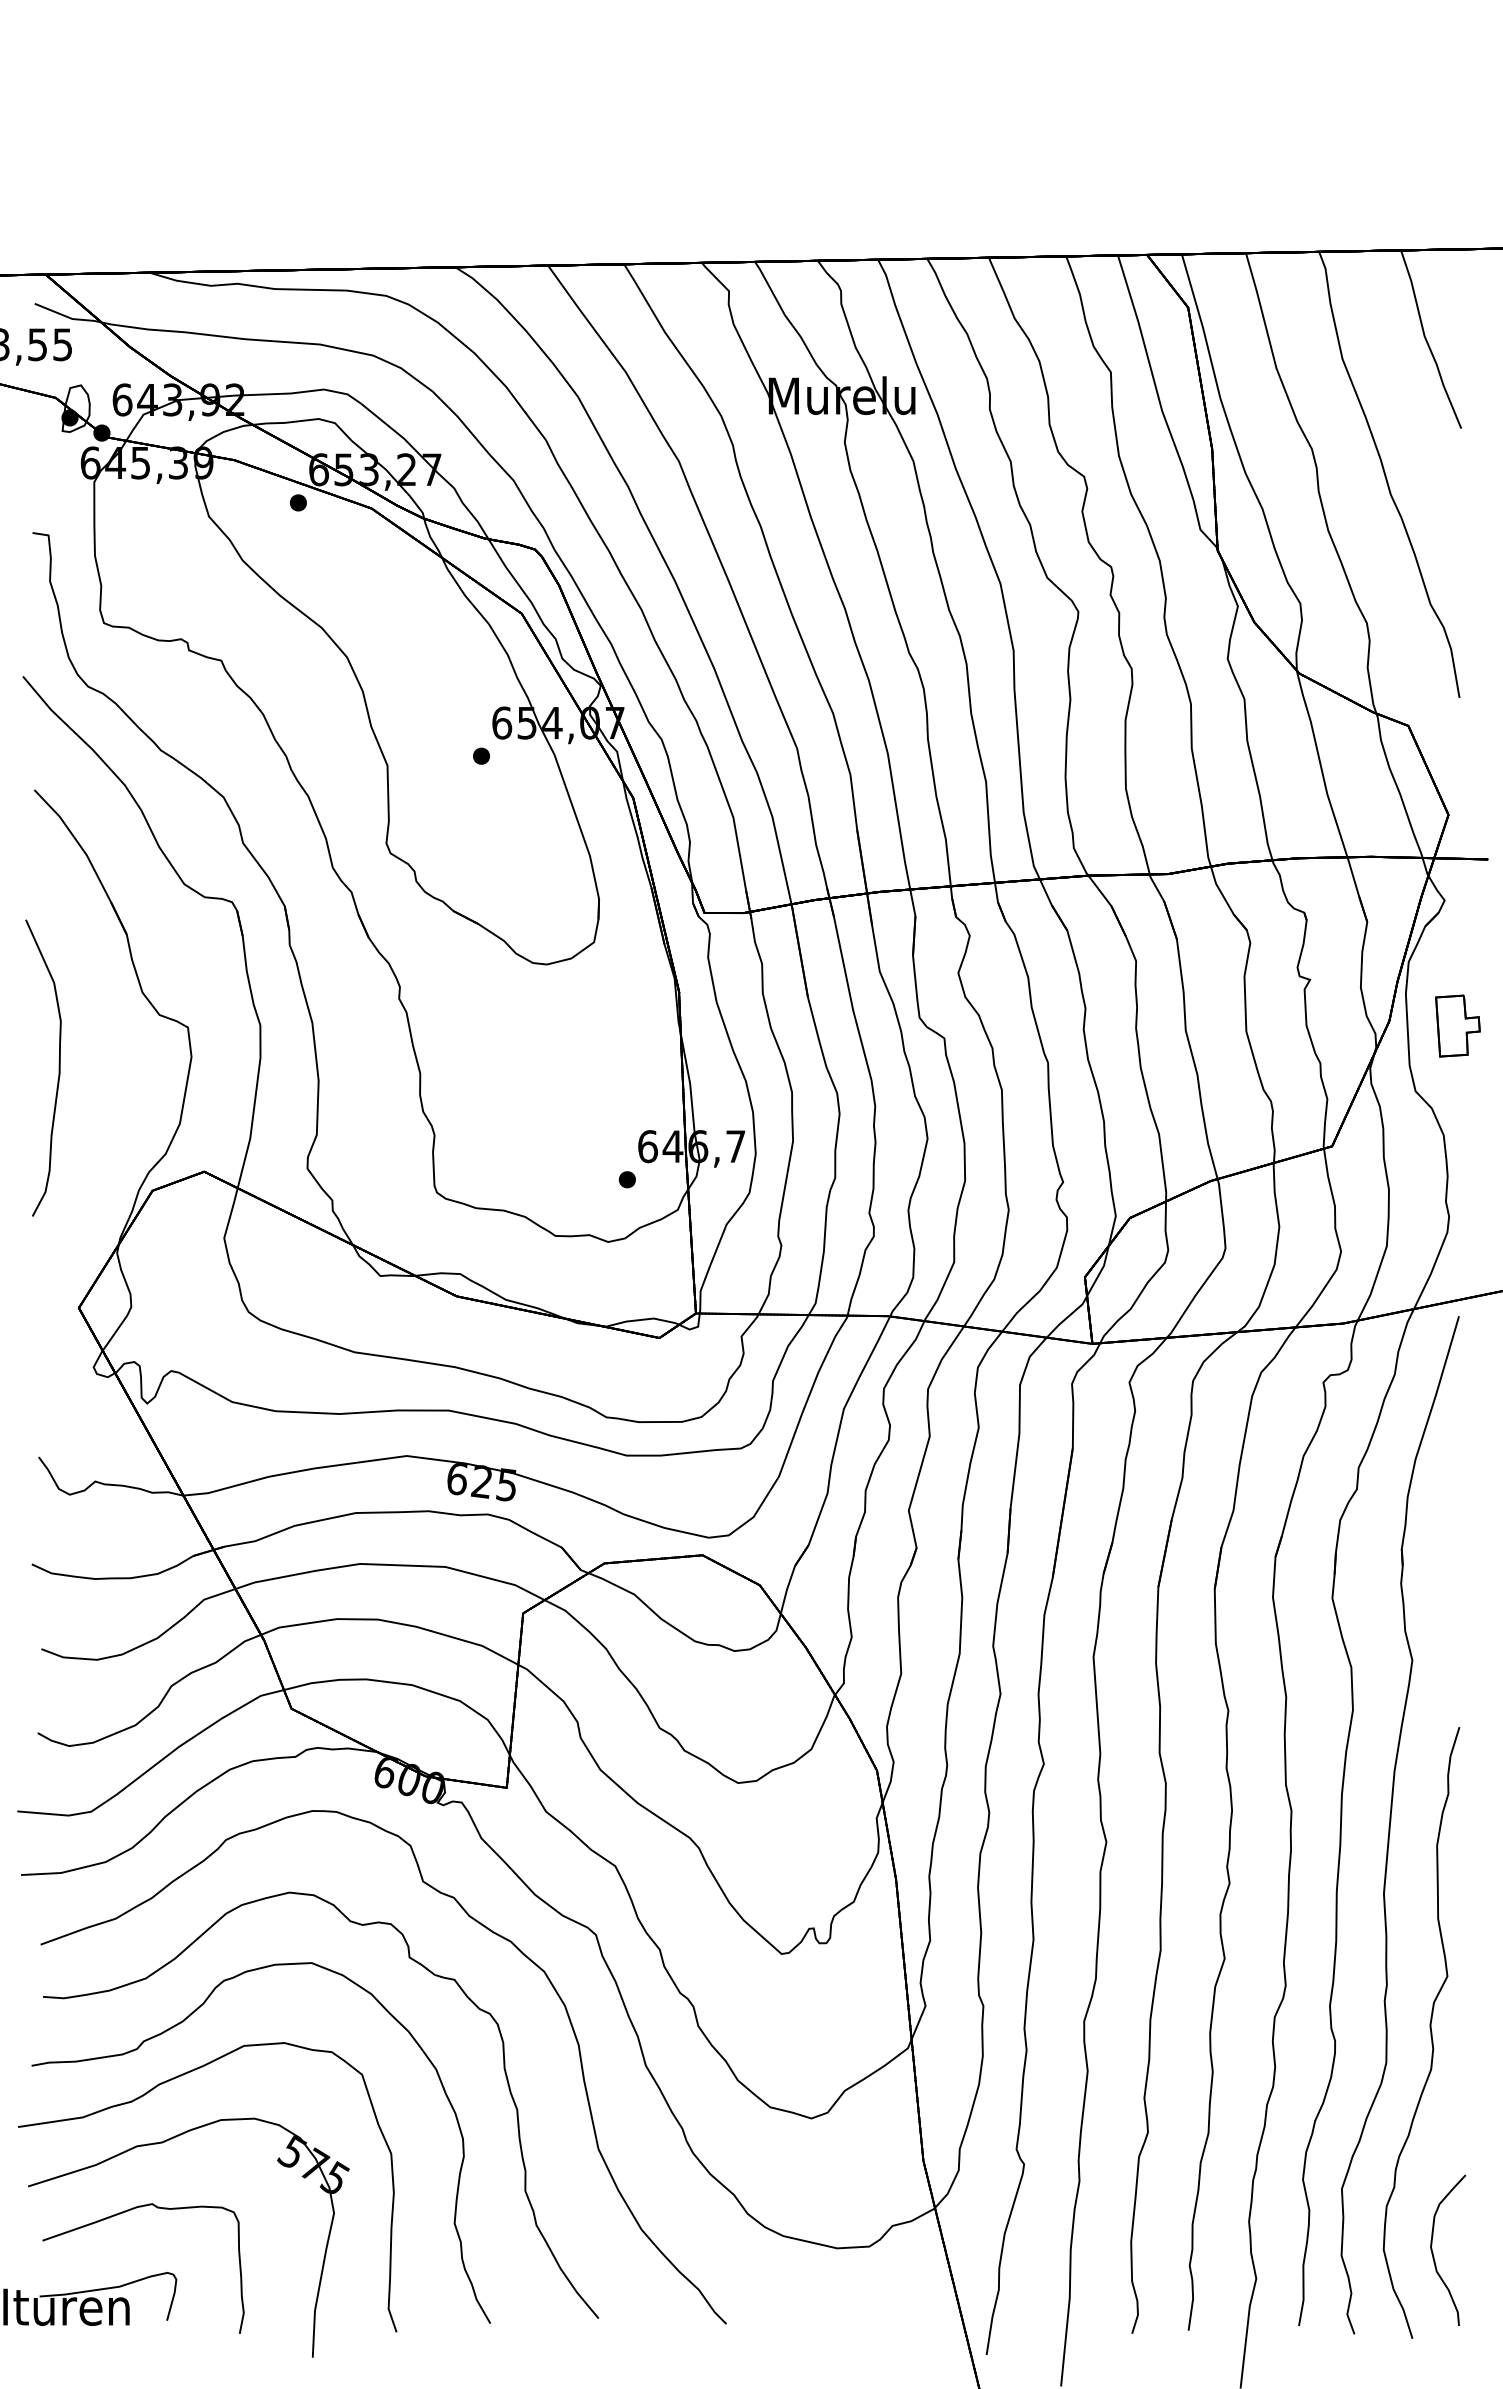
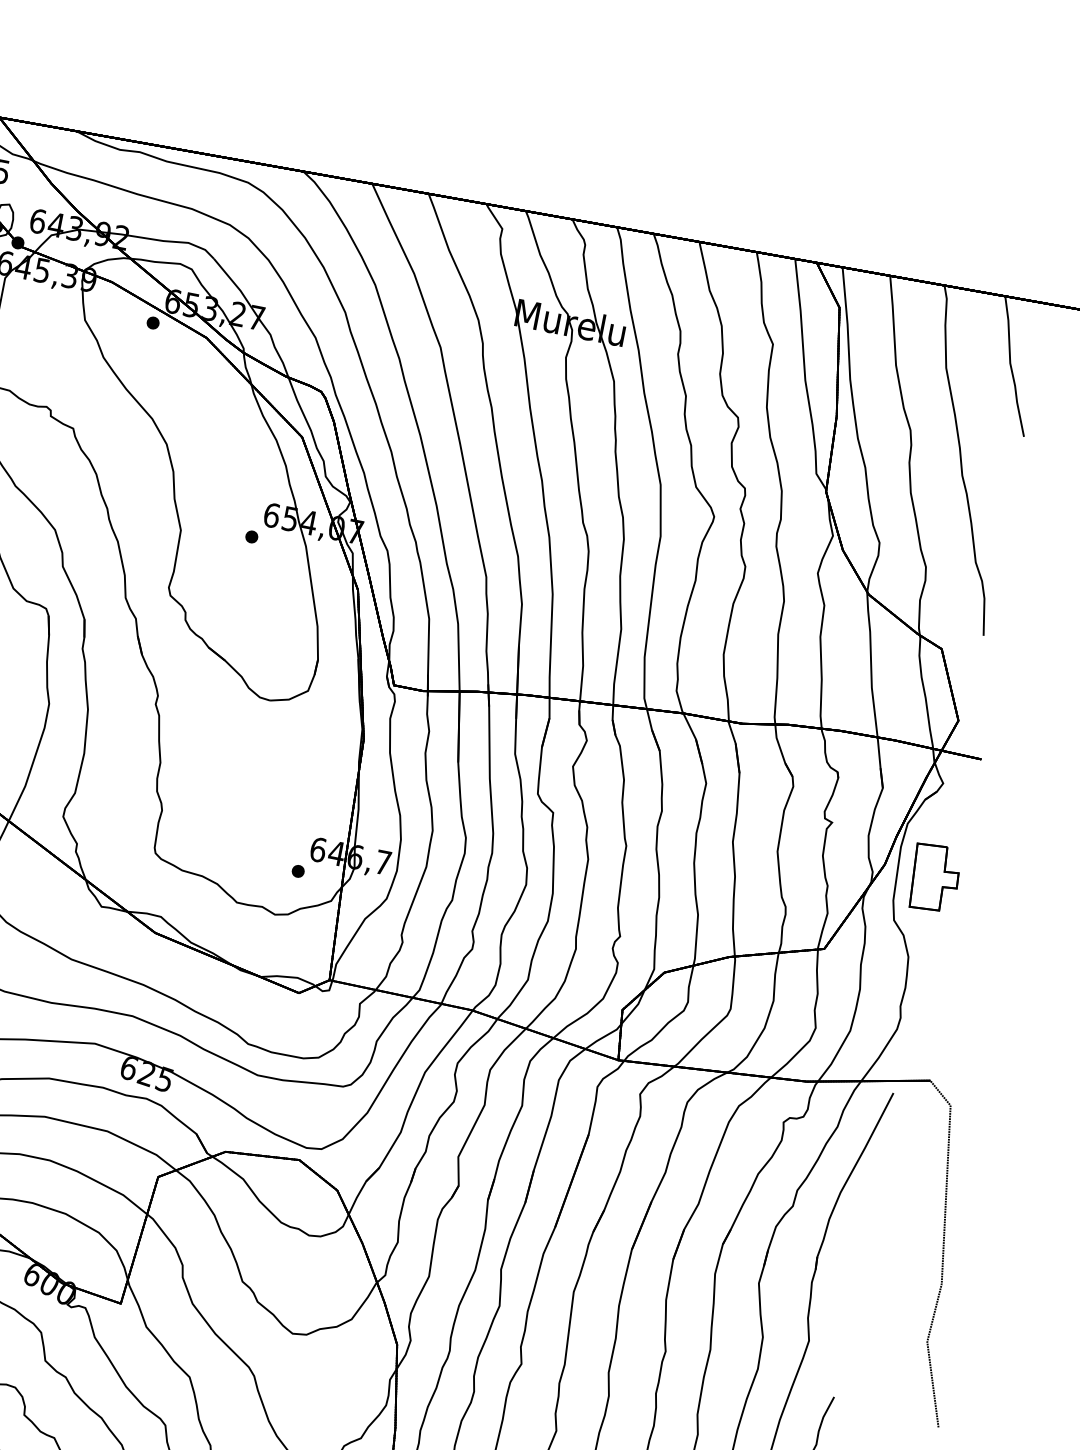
part: (1457, 1025) -> (934, 877), size x1.43

